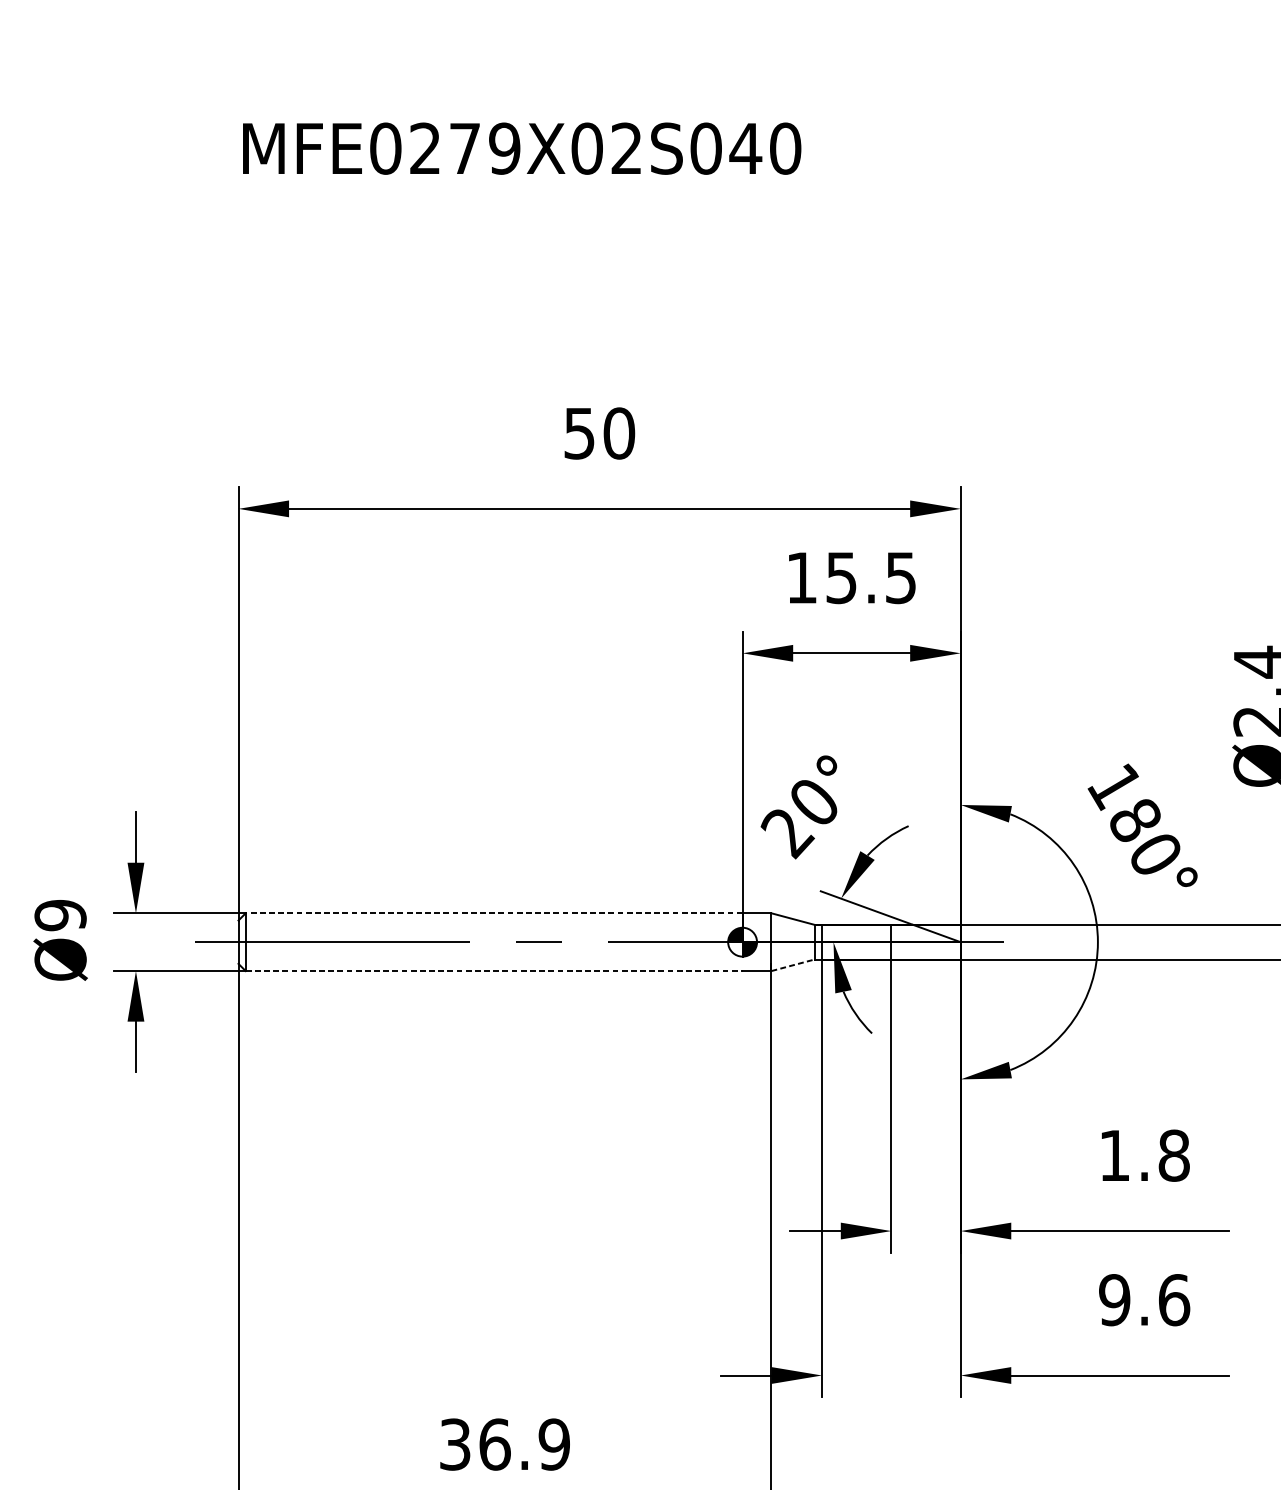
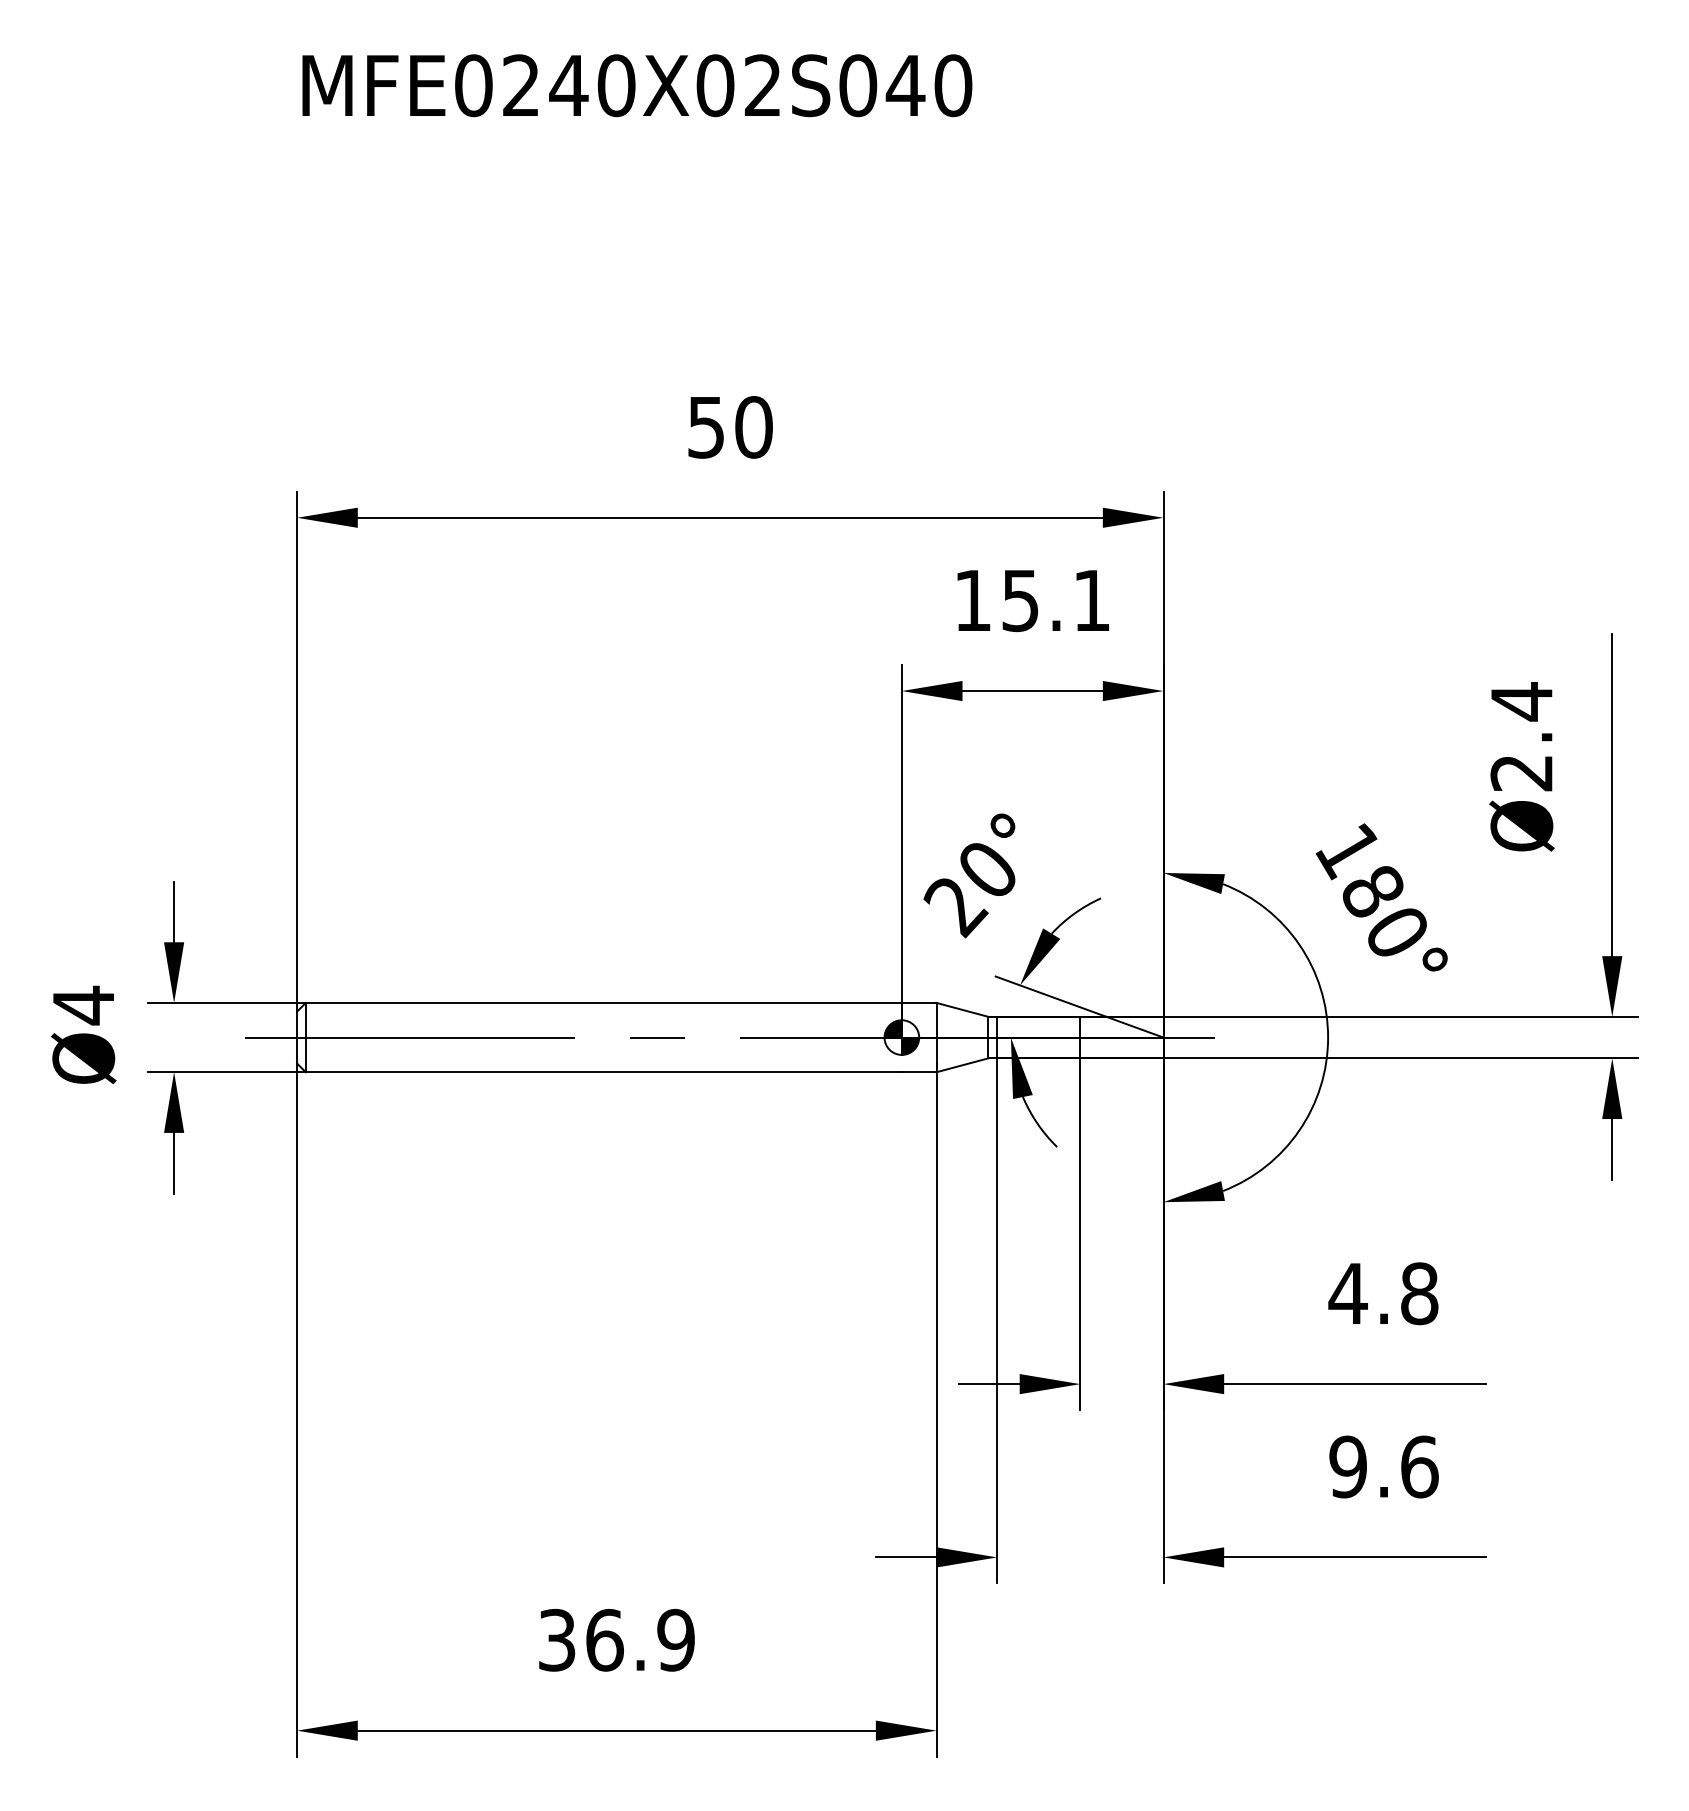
text: (484, 148) -> (592, 85), MFE0279X02S040 -> MFE0240X02S040
text: (900, 578) -> (1091, 601), 15.5 -> 15.1
line: (493, 912) -> (603, 1002), dashed -> solid
text: (60, 915) -> (83, 1005), Ø9 -> Ø4
line: (793, 965) -> (962, 1065), dashed -> solid
line: (494, 971) -> (604, 1072), dashed -> solid
text: (1114, 1155) -> (1347, 1293), 1.8 -> 4.8

